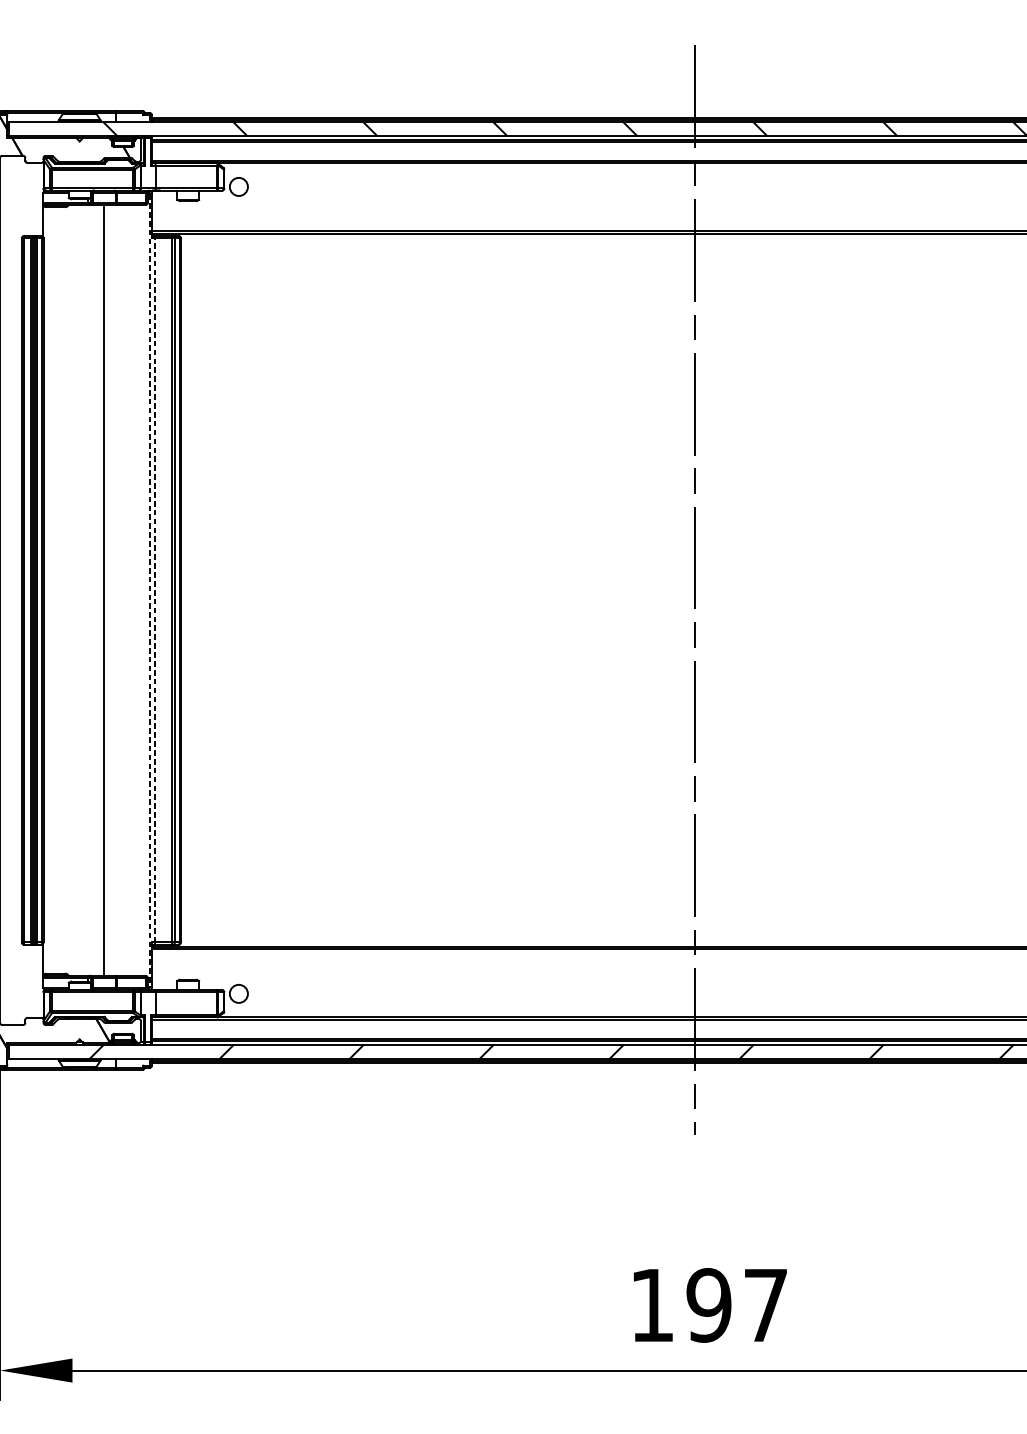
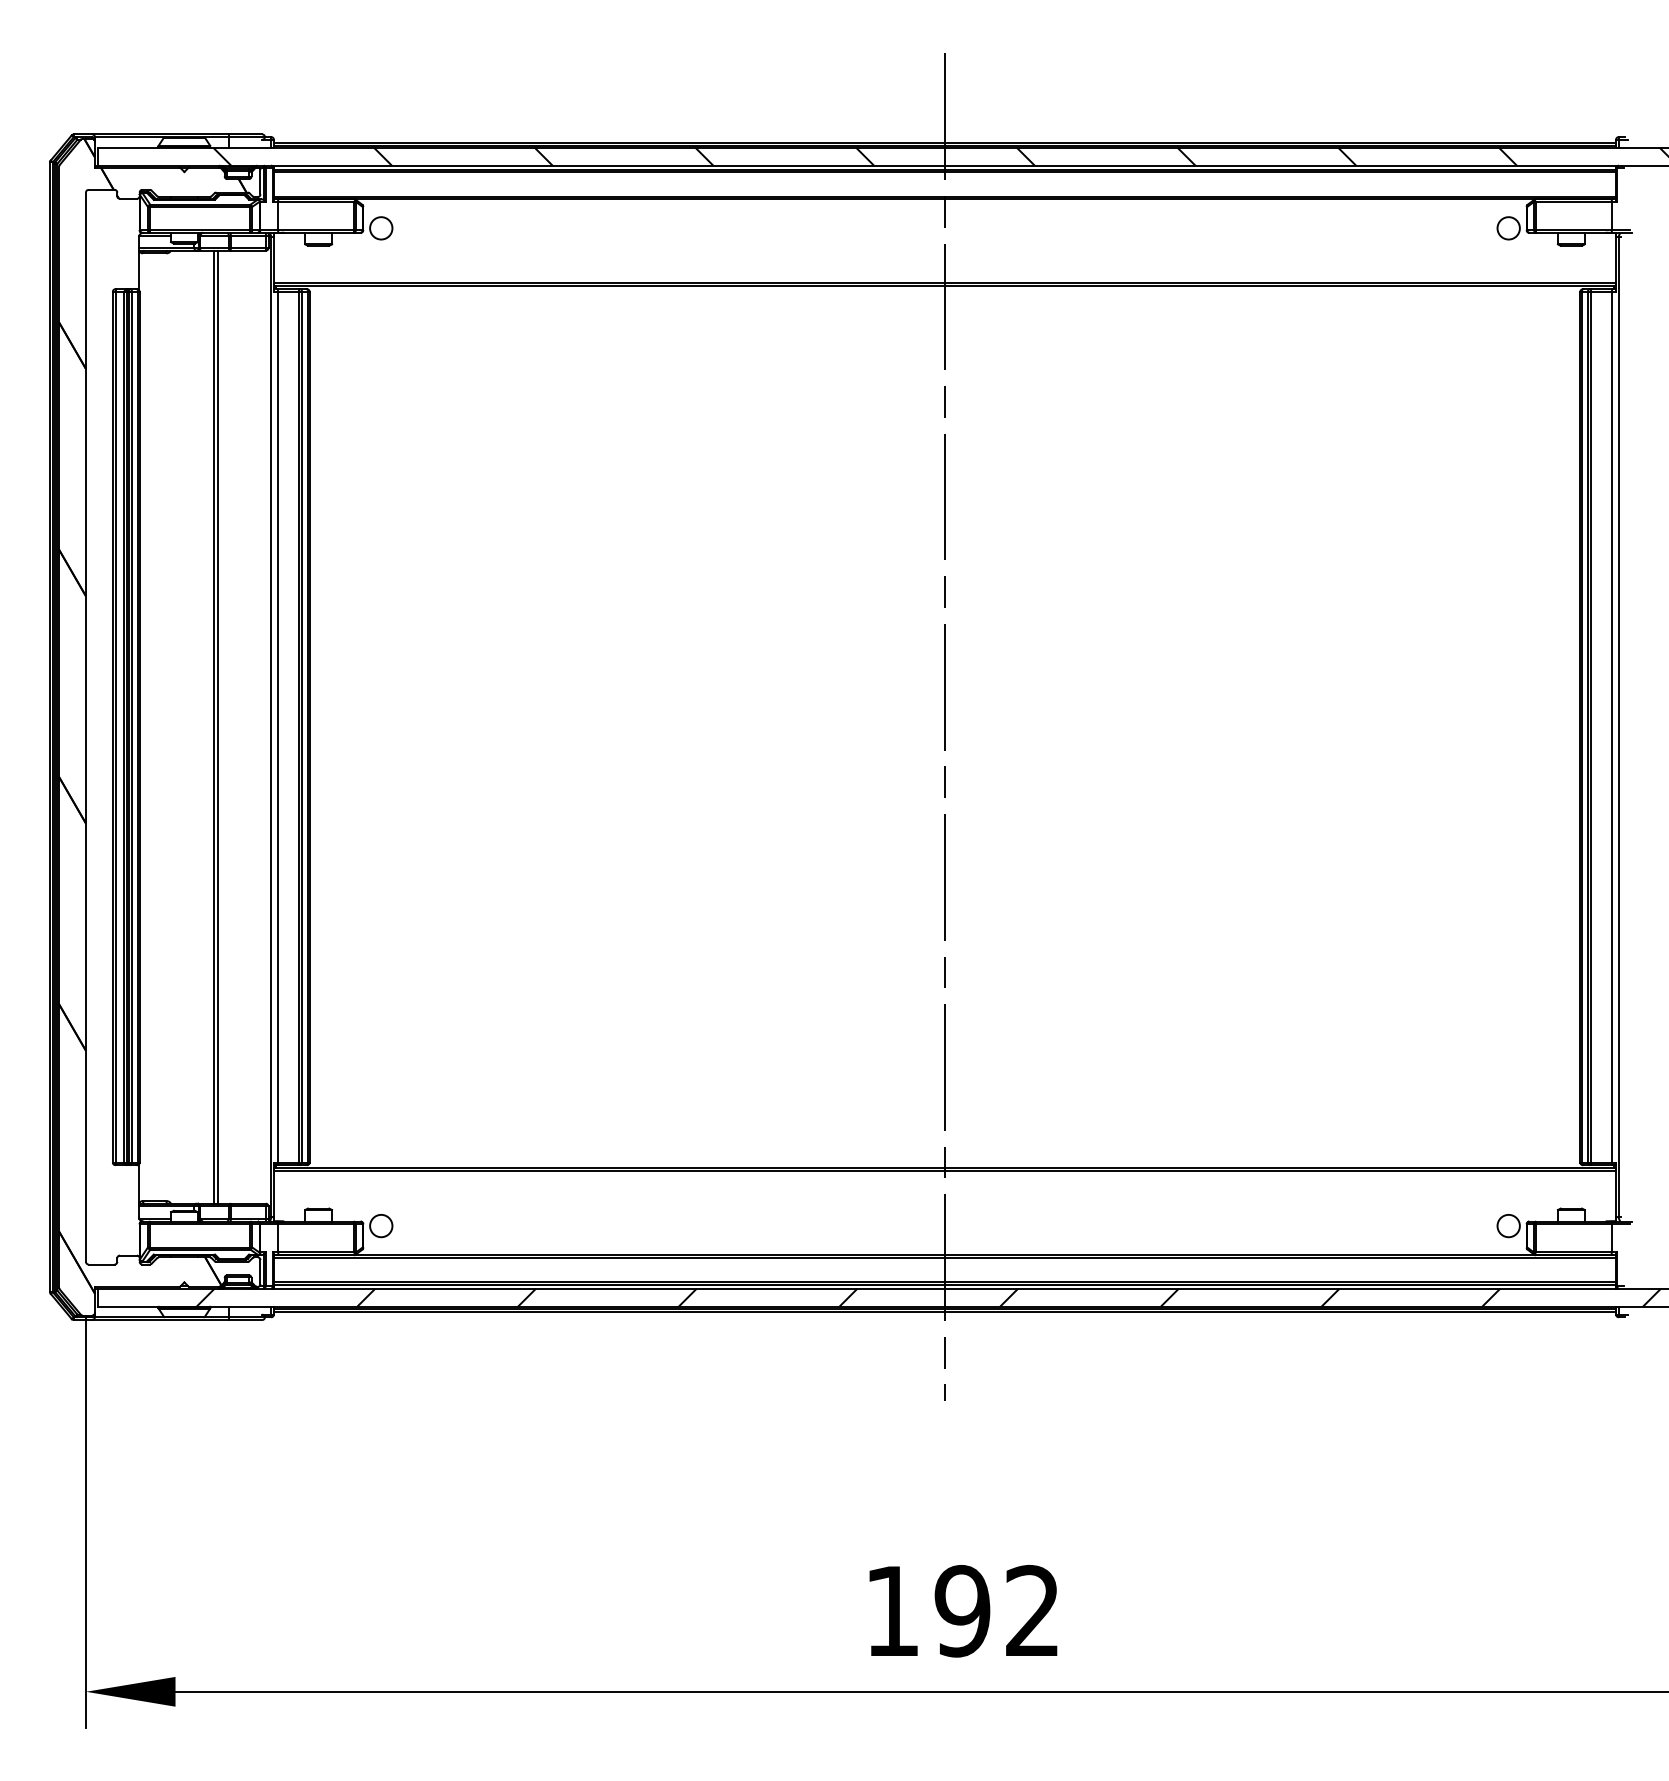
line: (106, 589) -> (217, 726), added
line: (154, 589) -> (277, 726), dashed -> solid
line: (150, 590) -> (271, 727), dashed -> solid
text: (765, 1304) -> (1032, 1609), 197 -> 192

